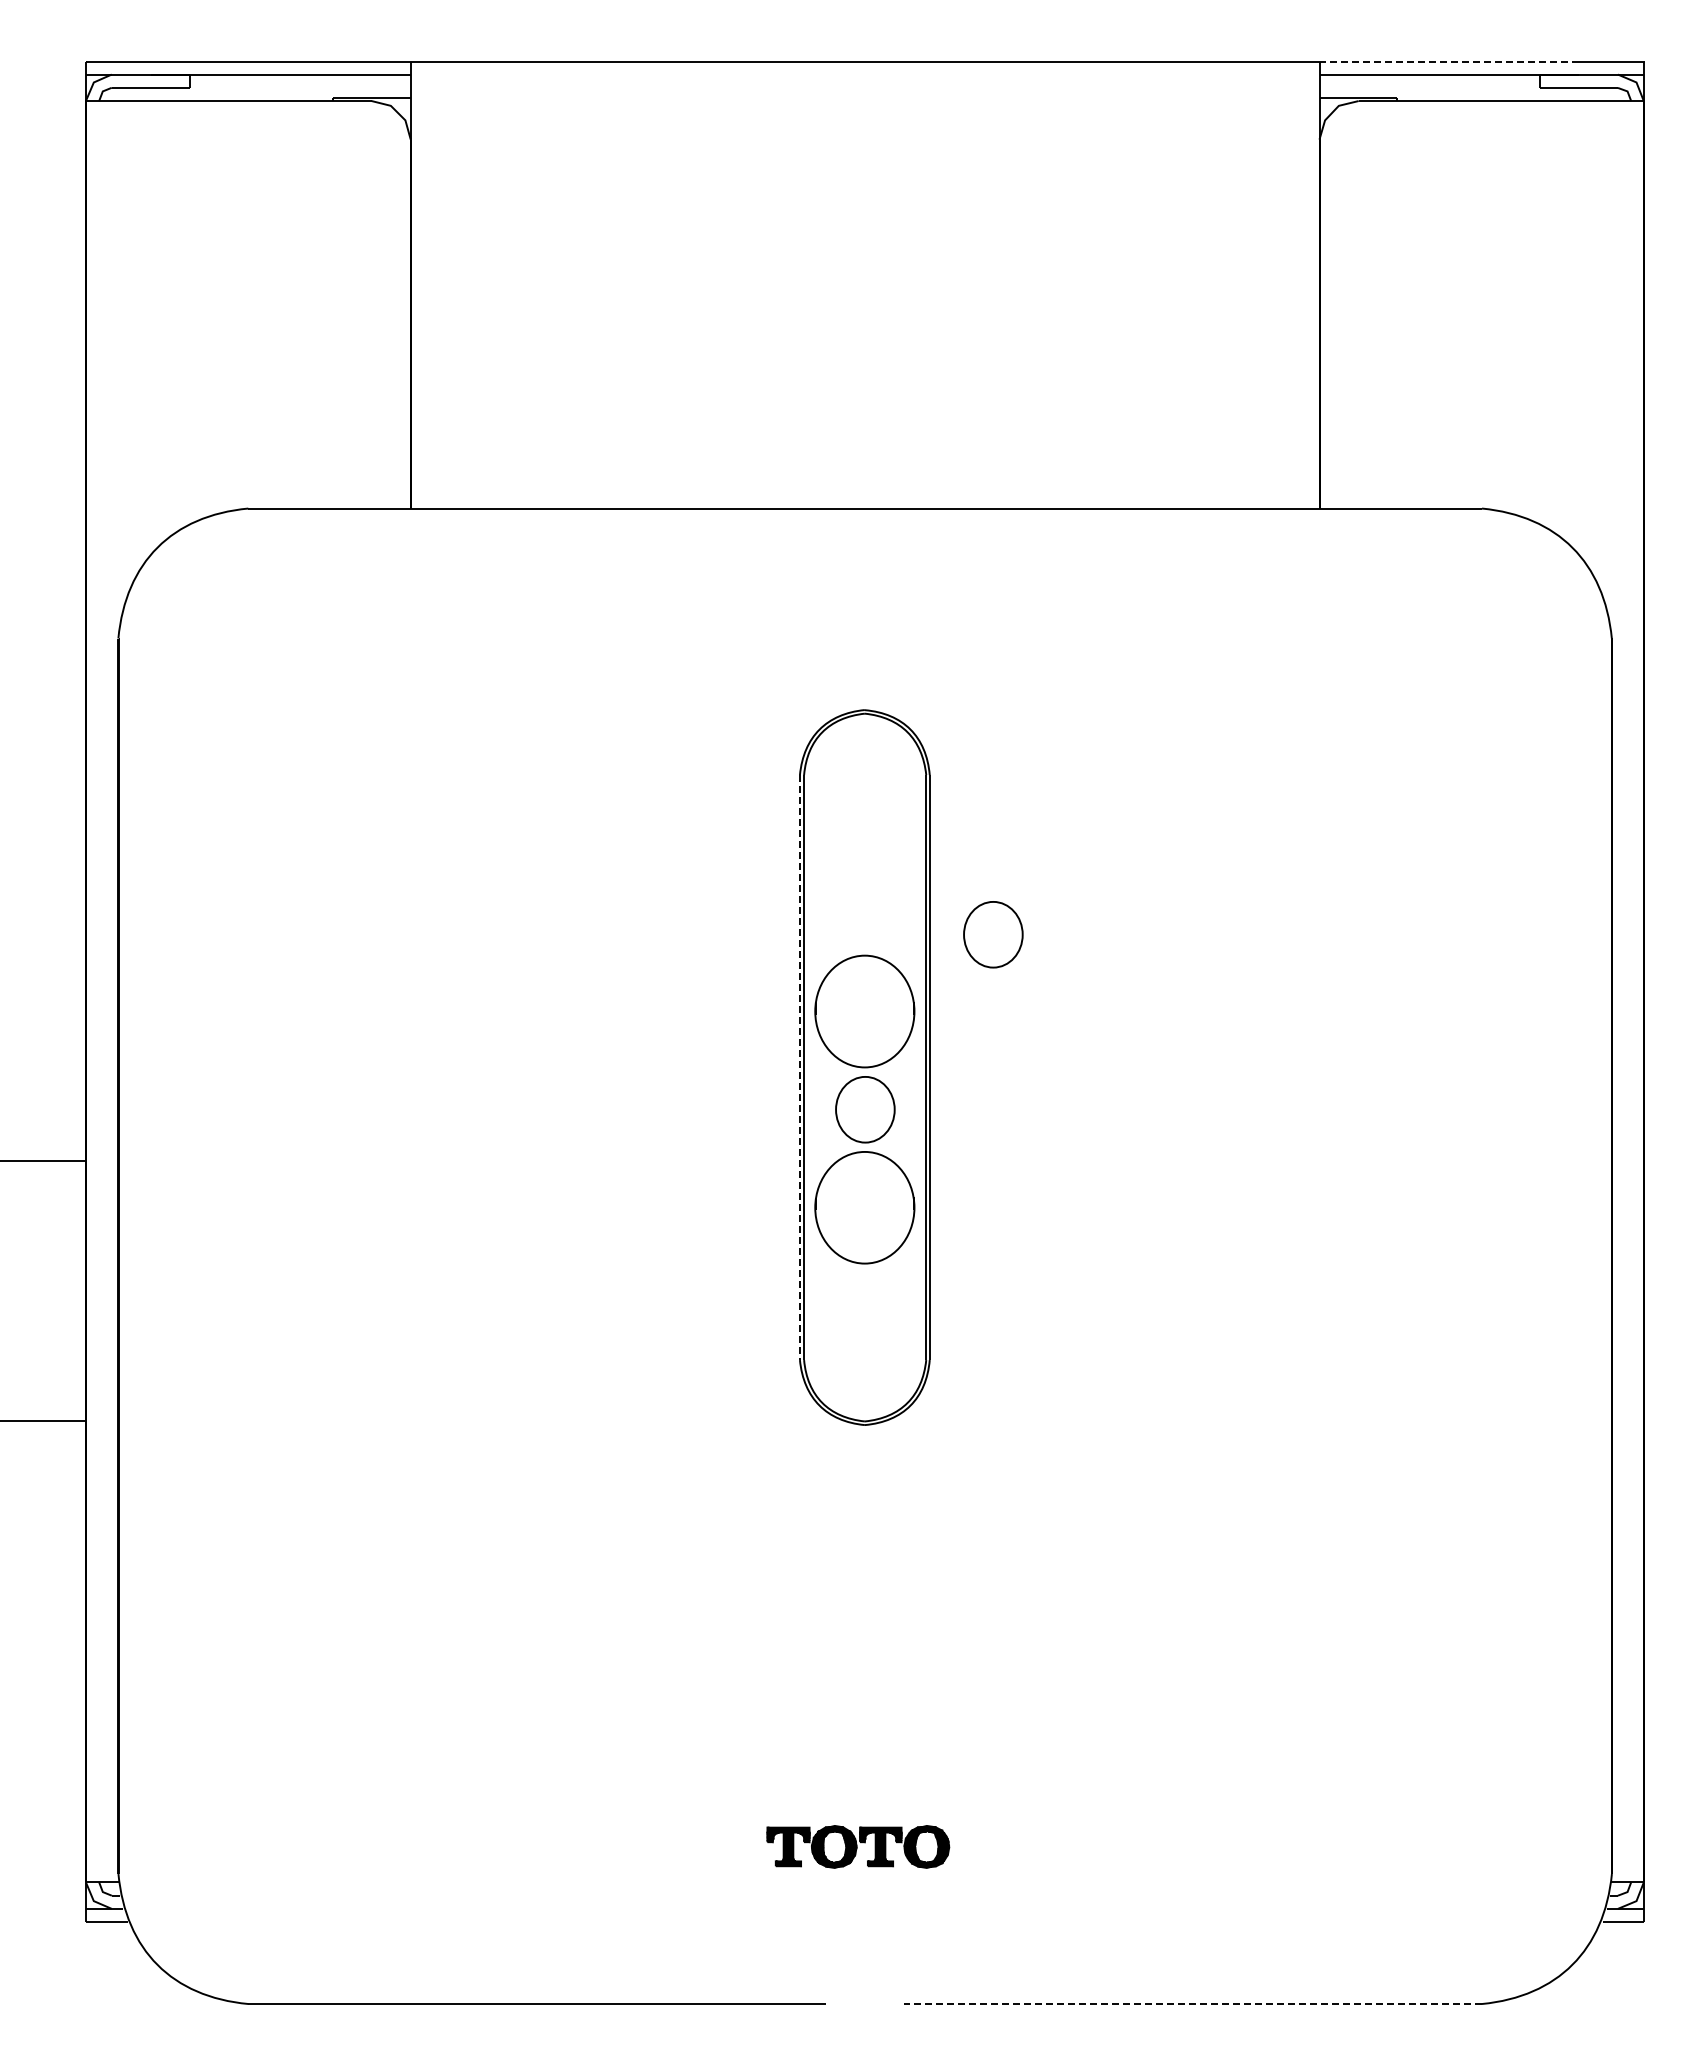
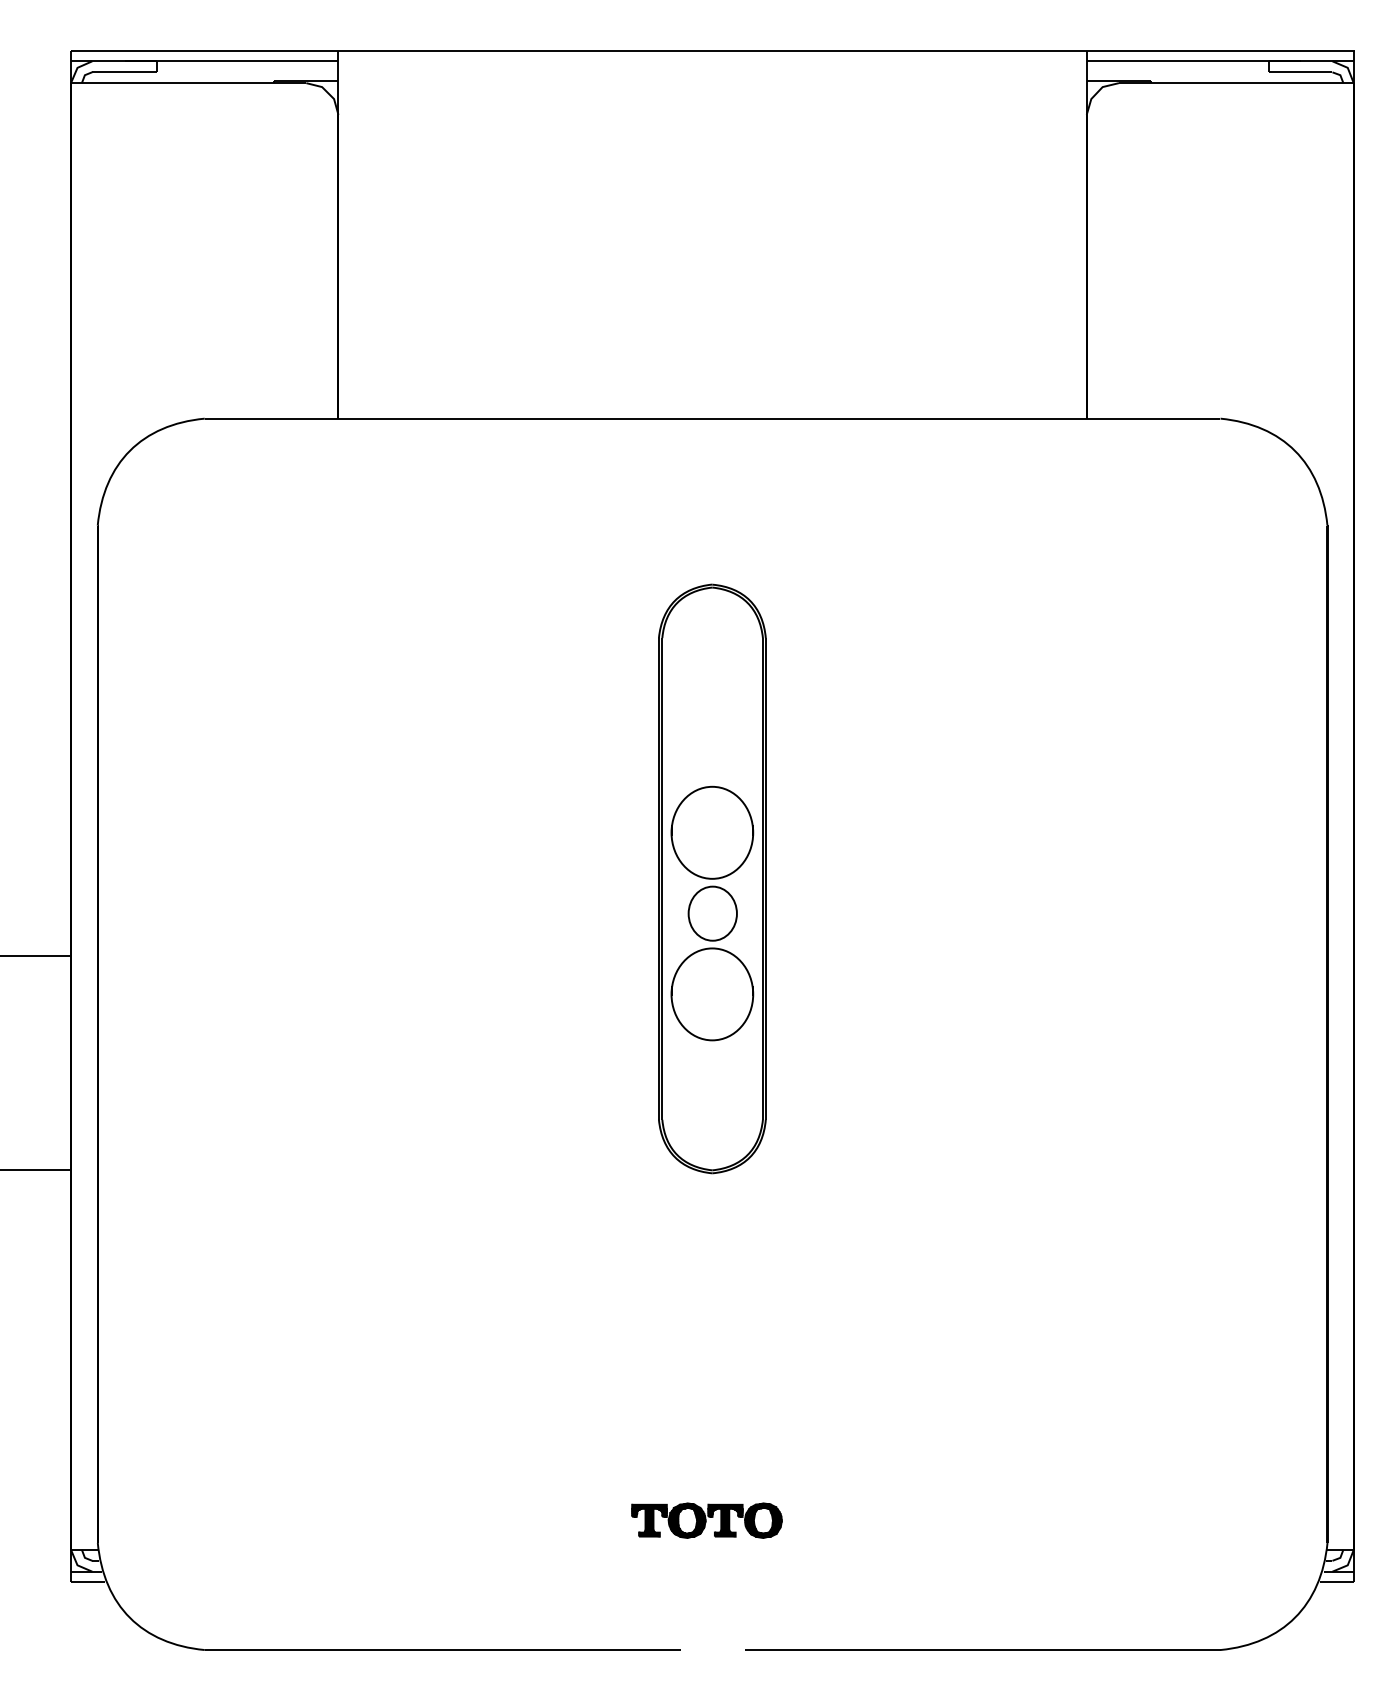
line: (1449, 61) -> (1193, 50), dashed -> solid
part: (993, 934) -> (818, 769), removed
line: (799, 1068) -> (658, 879), dashed -> solid
line: (1192, 2004) -> (982, 1650), dashed -> solid

